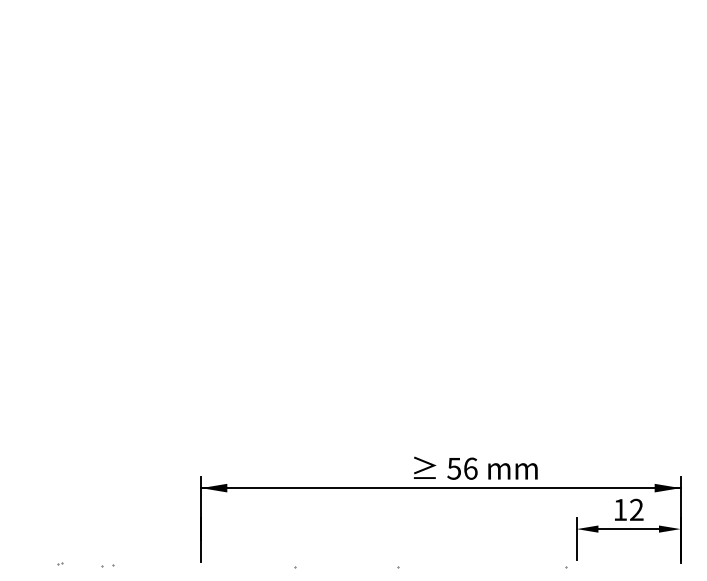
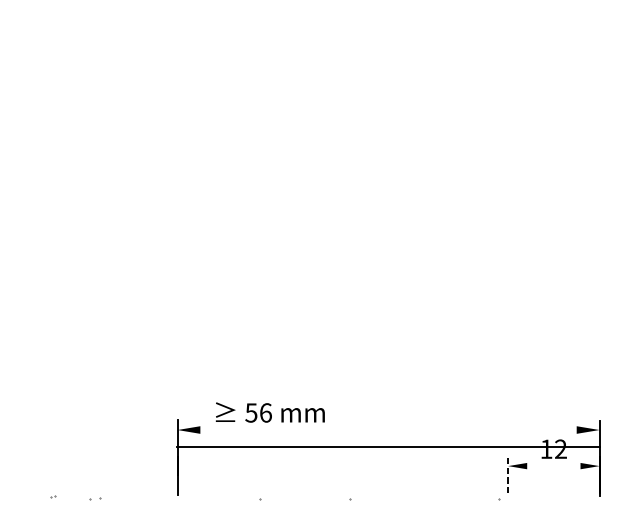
text: (475, 467) -> (270, 411), moved
line: (440, 488) -> (388, 447), moved
line: (628, 529) -> (553, 466), removed
line: (576, 539) -> (507, 475), solid -> dashed

